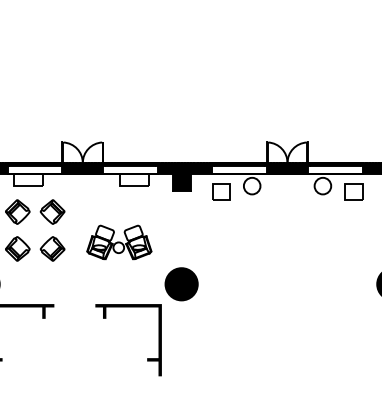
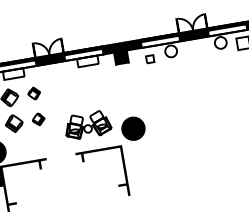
part: (221, 191) -> (150, 58), size x0.6
part: (52, 211) -> (34, 93), size x0.7
part: (119, 242) -> (87, 125), moved
part: (52, 248) -> (38, 119), size x0.7

